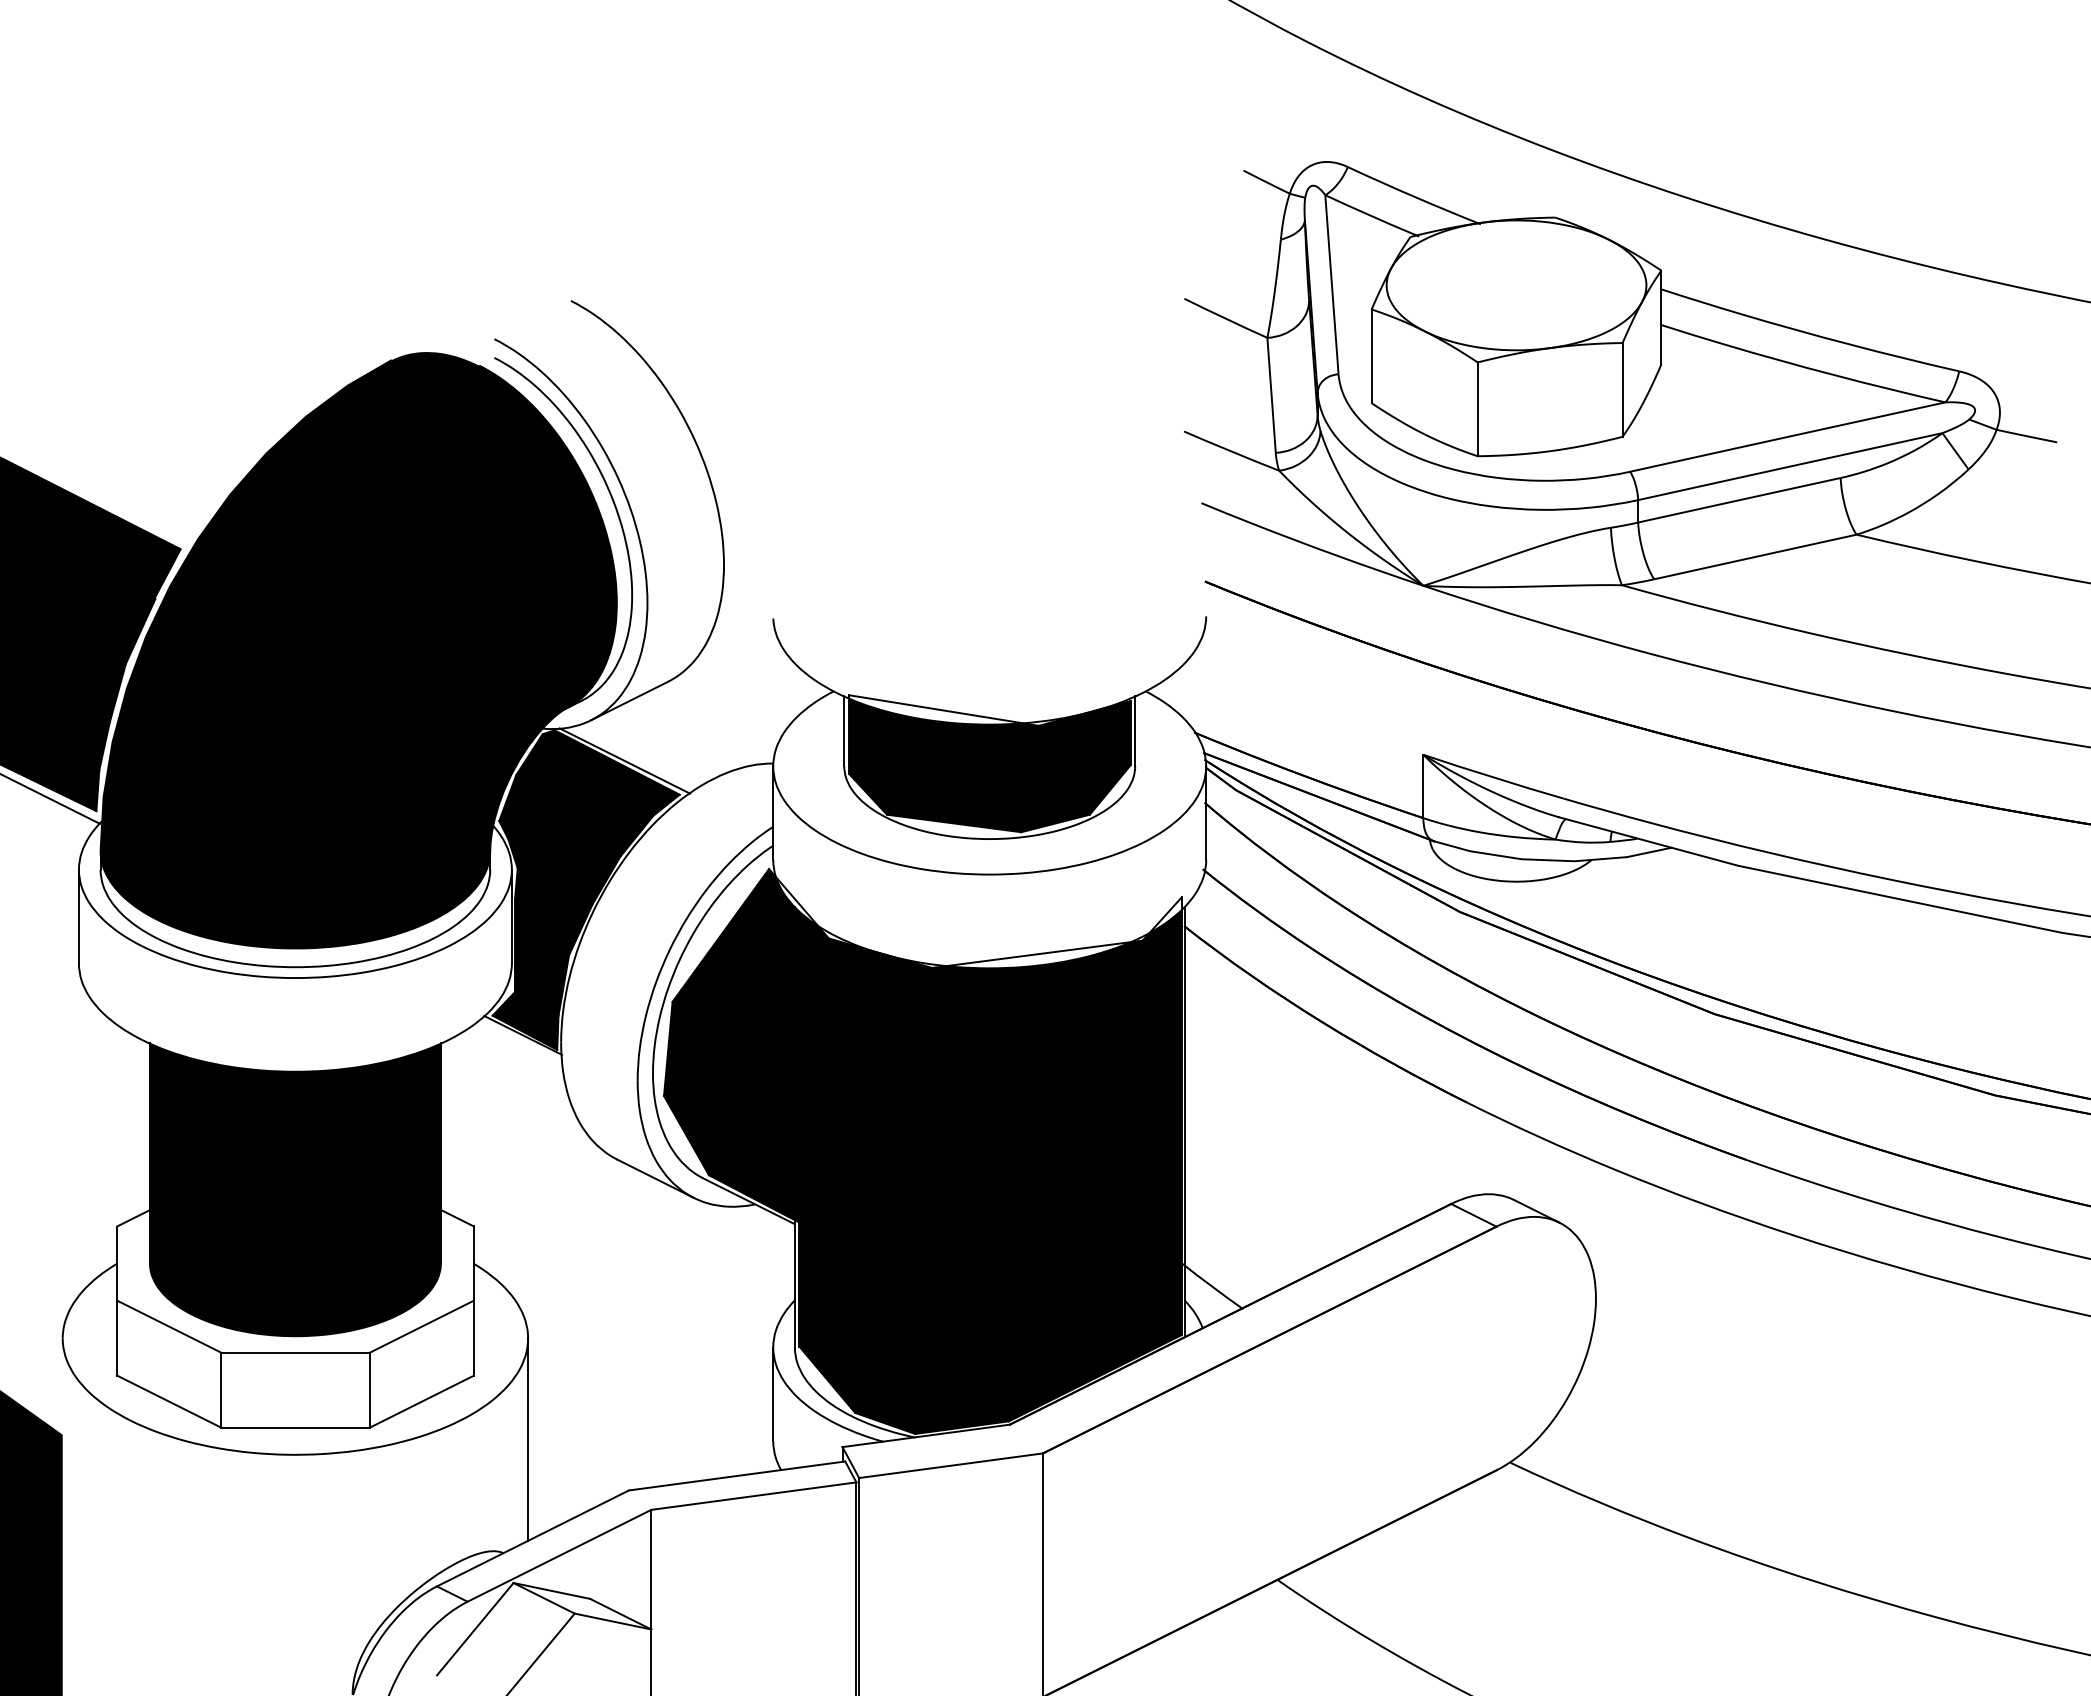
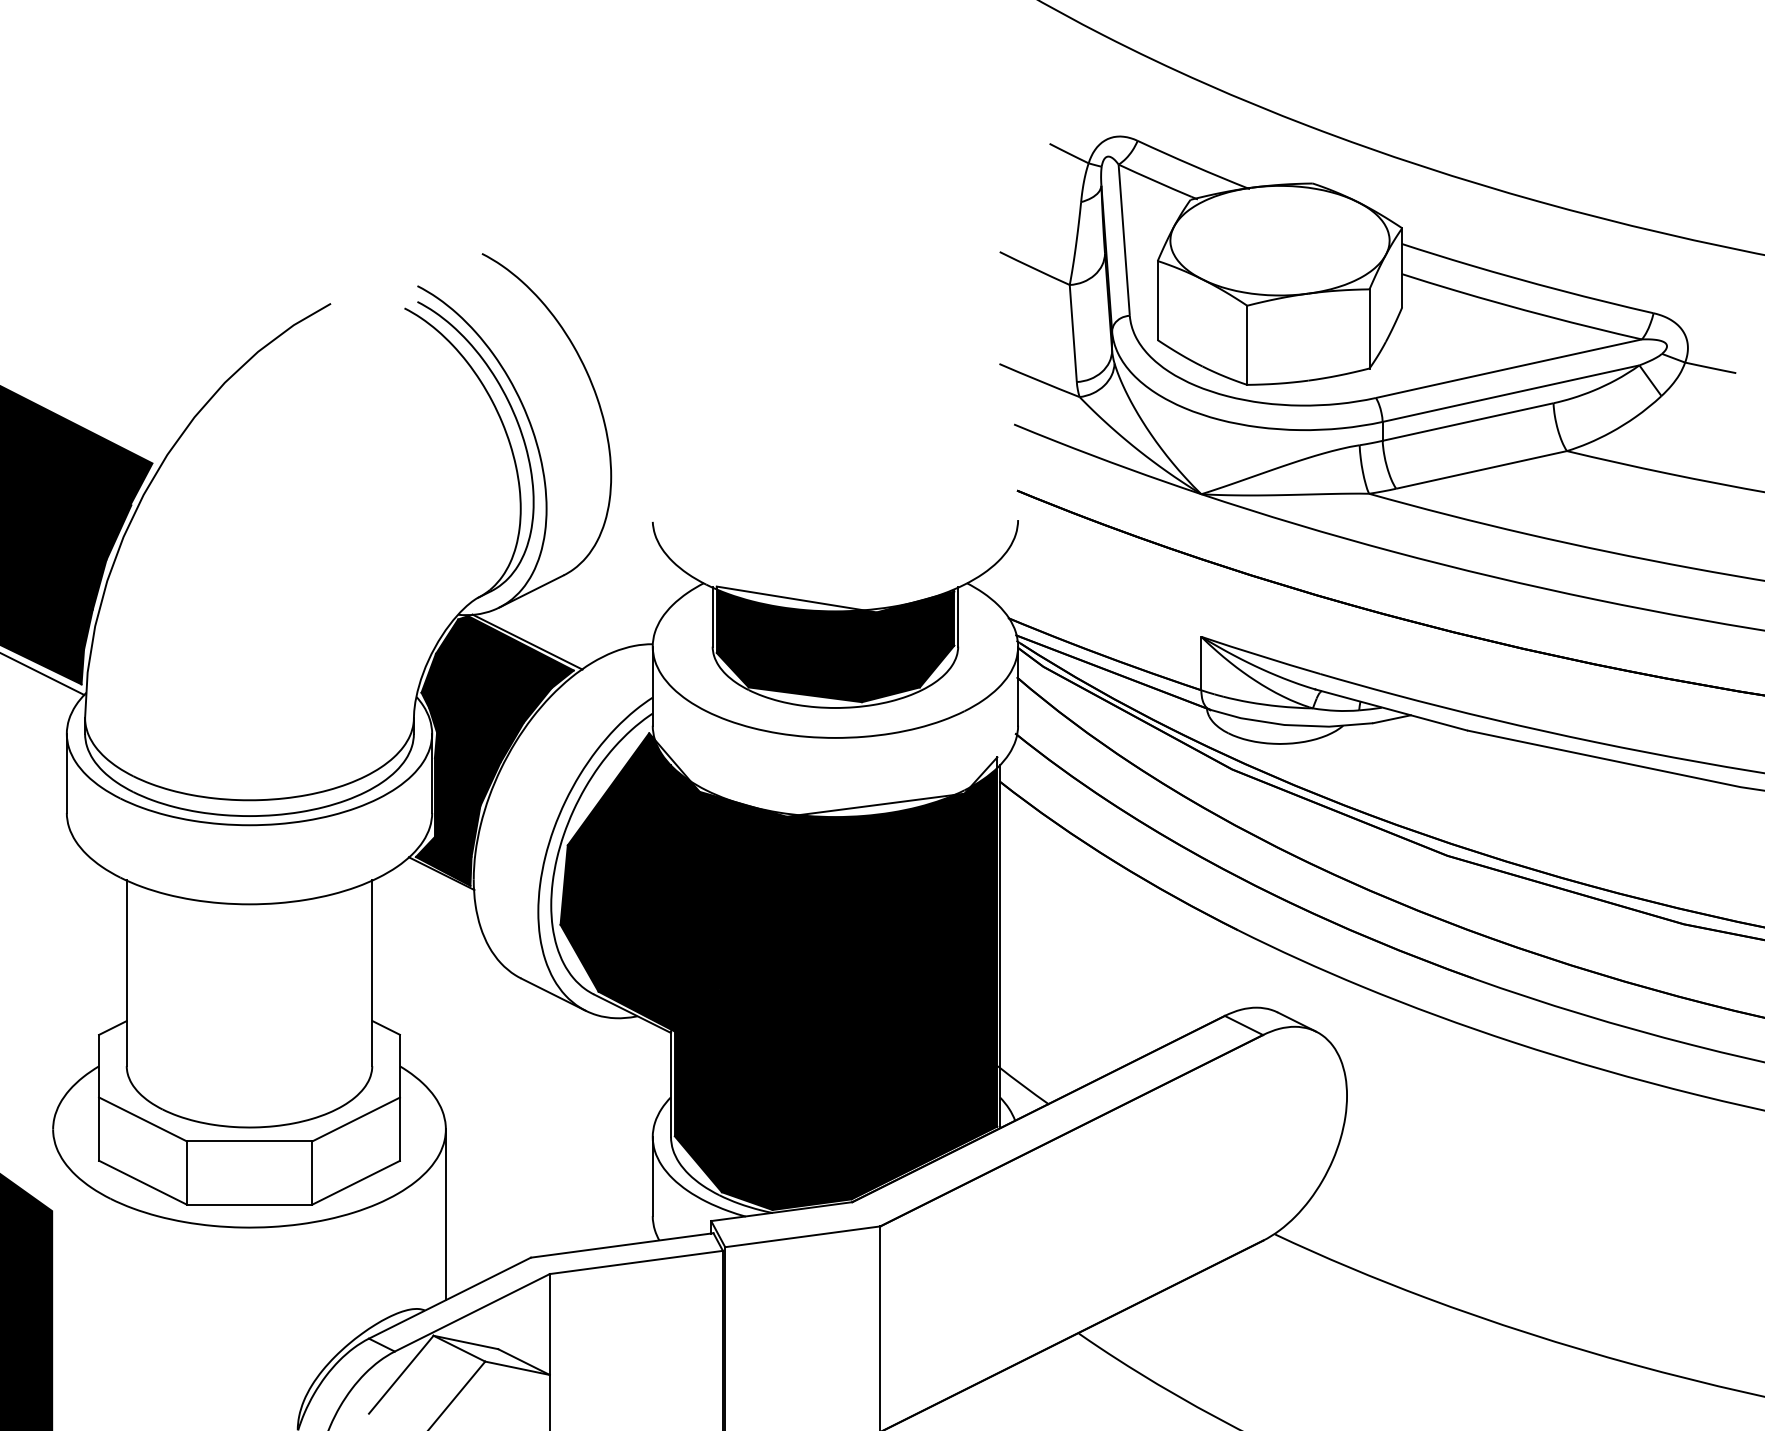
fill: (358, 650) -> (302, 548), removed
fill: (294, 1189) -> (248, 1003), removed

